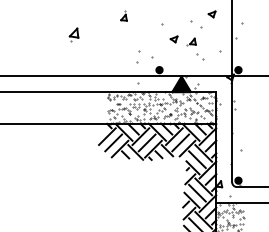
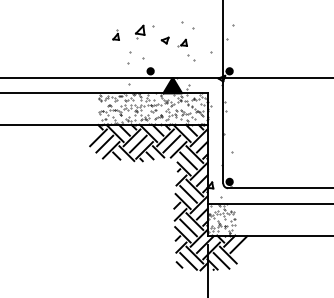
part: (211, 14) -> (202, 15), removed
part: (123, 15) -> (115, 34), moved
part: (73, 34) -> (139, 31), moved

